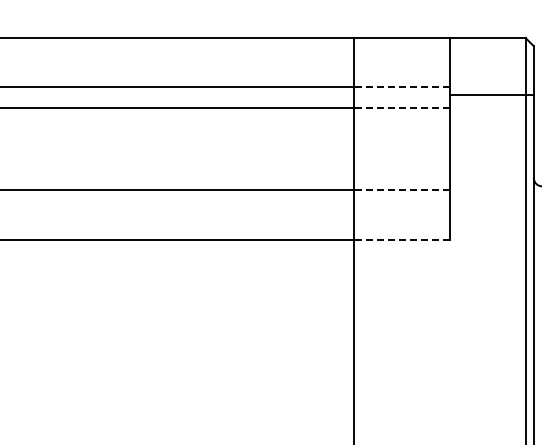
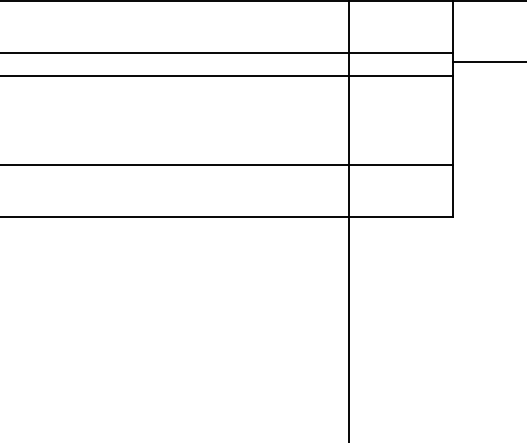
line: (401, 87) -> (400, 53), dashed -> solid
line: (401, 108) -> (400, 76), dashed -> solid
line: (401, 190) -> (400, 164), dashed -> solid
line: (401, 239) -> (400, 217), dashed -> solid

